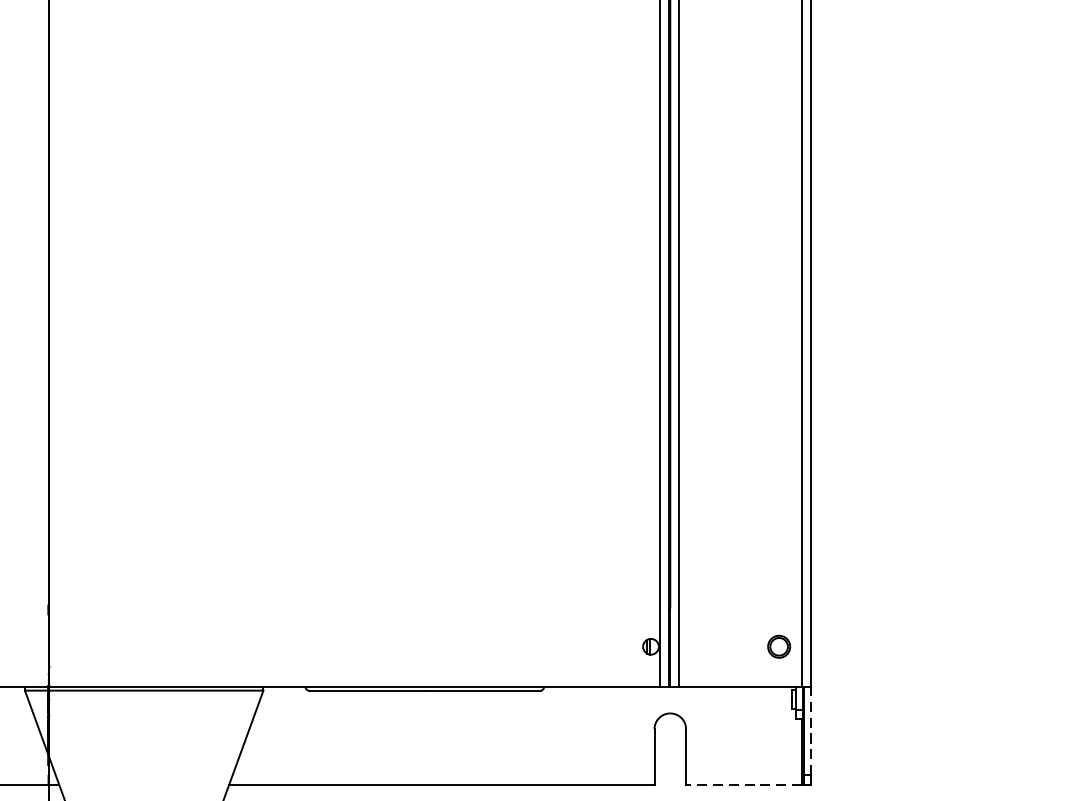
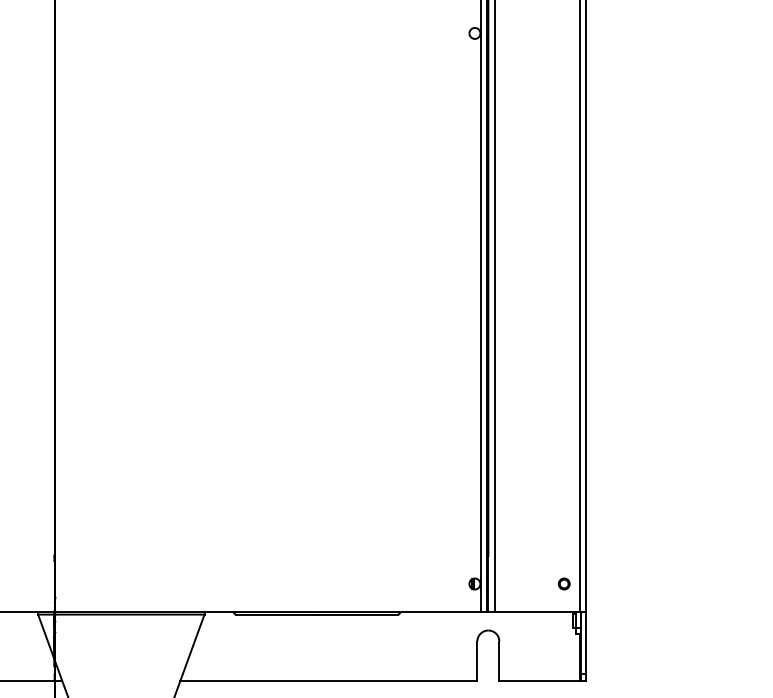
part: (777, 646) -> (563, 583), size x0.71
line: (810, 730) -> (586, 642), dashed -> solid
line: (743, 785) -> (539, 680), dashed -> solid

